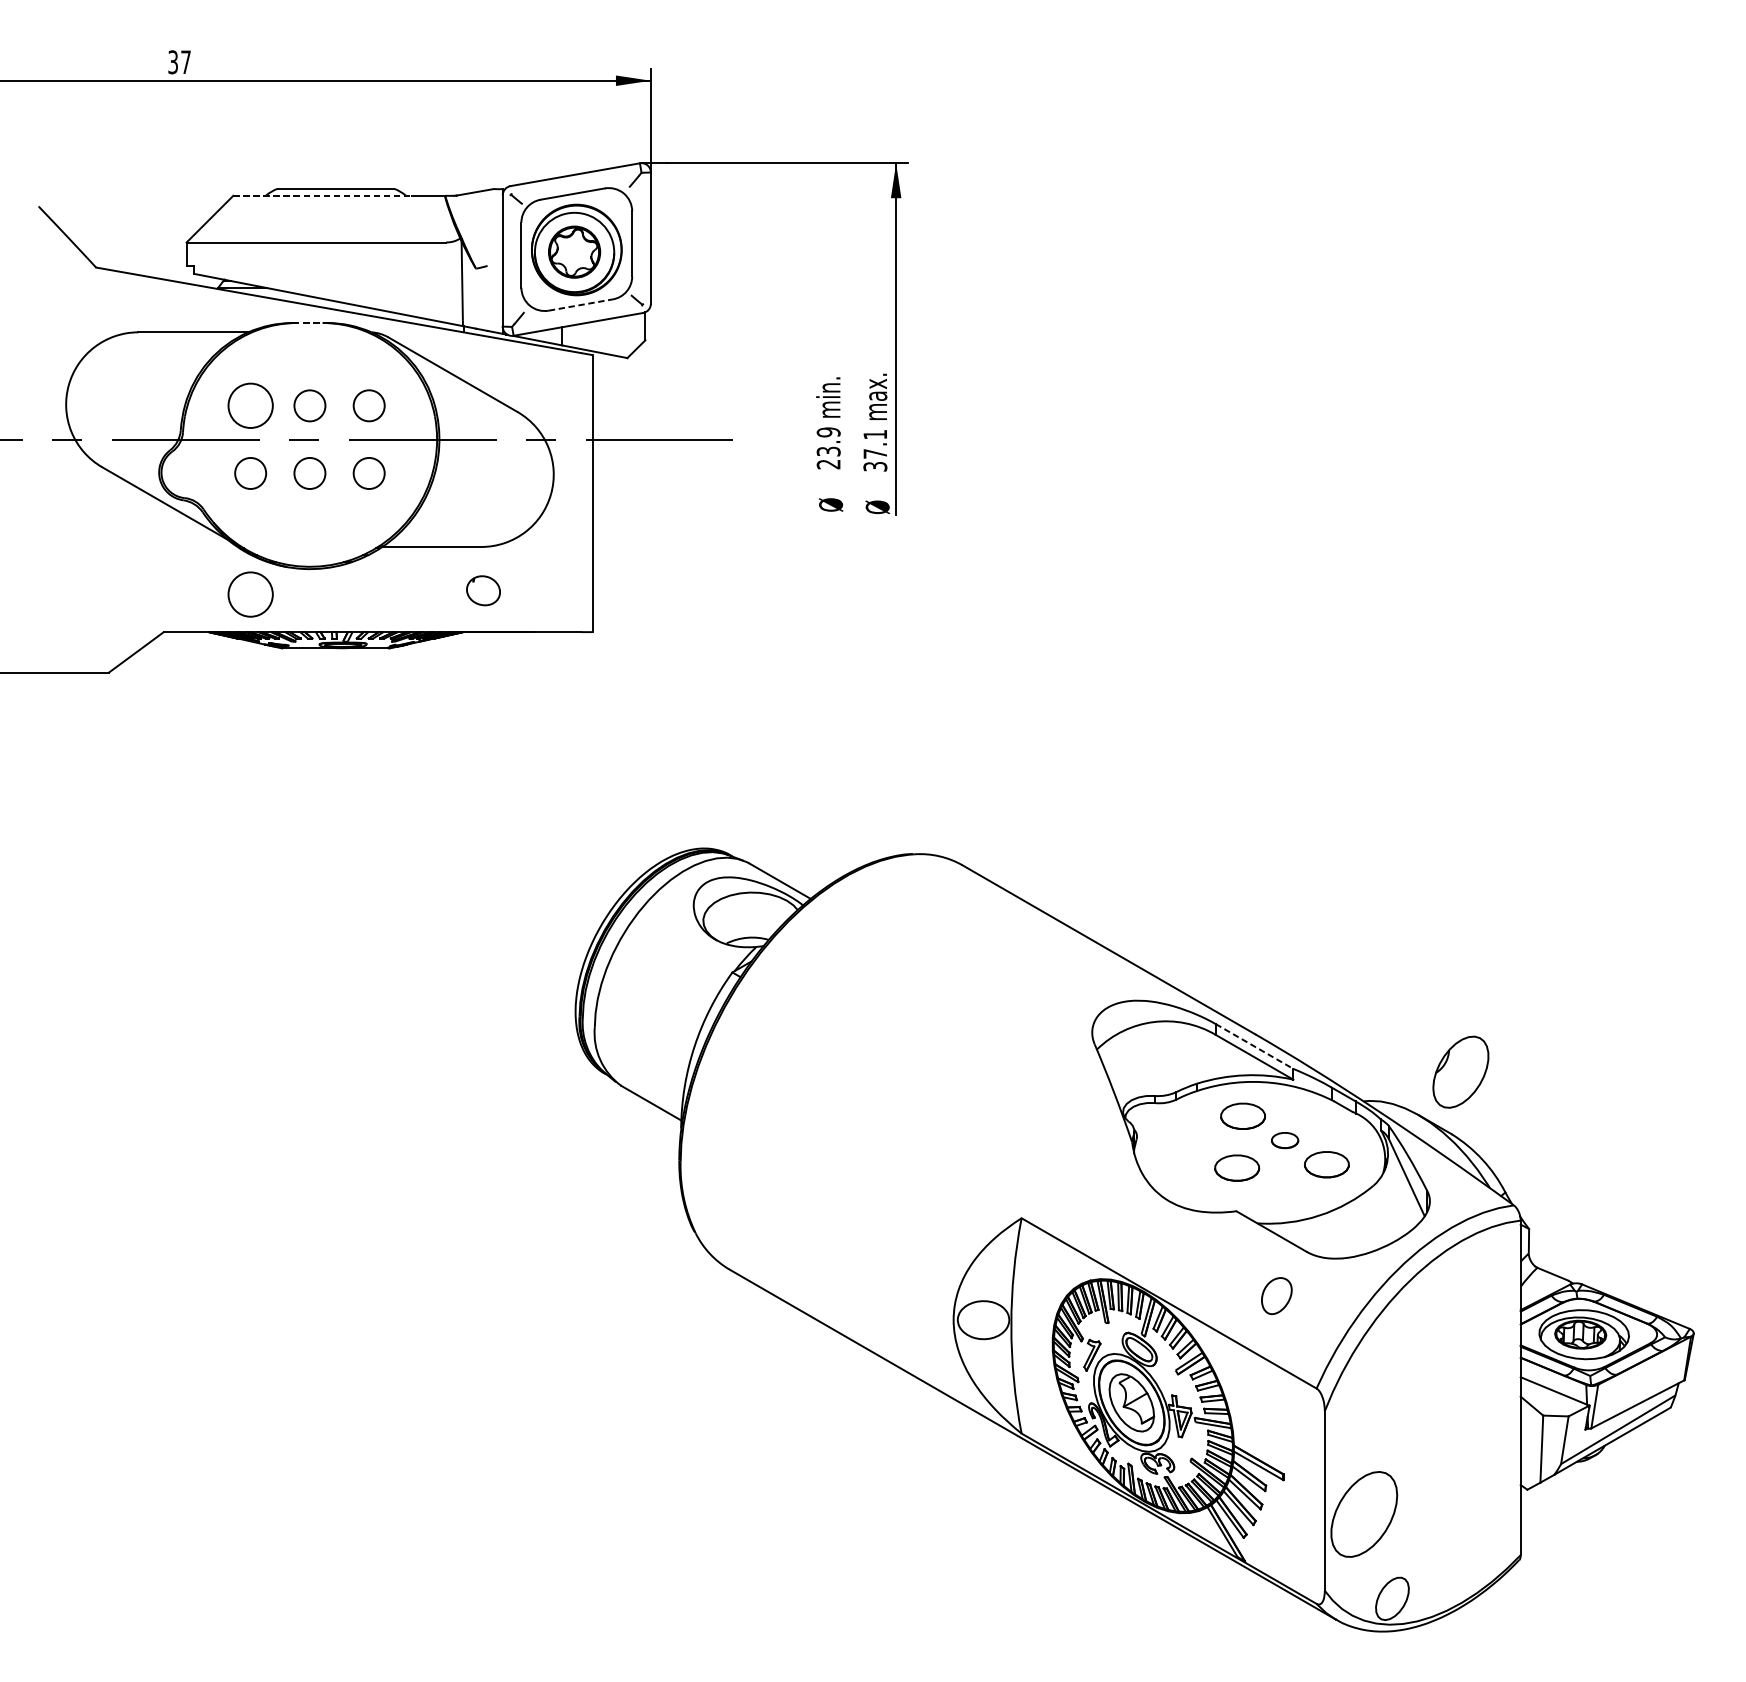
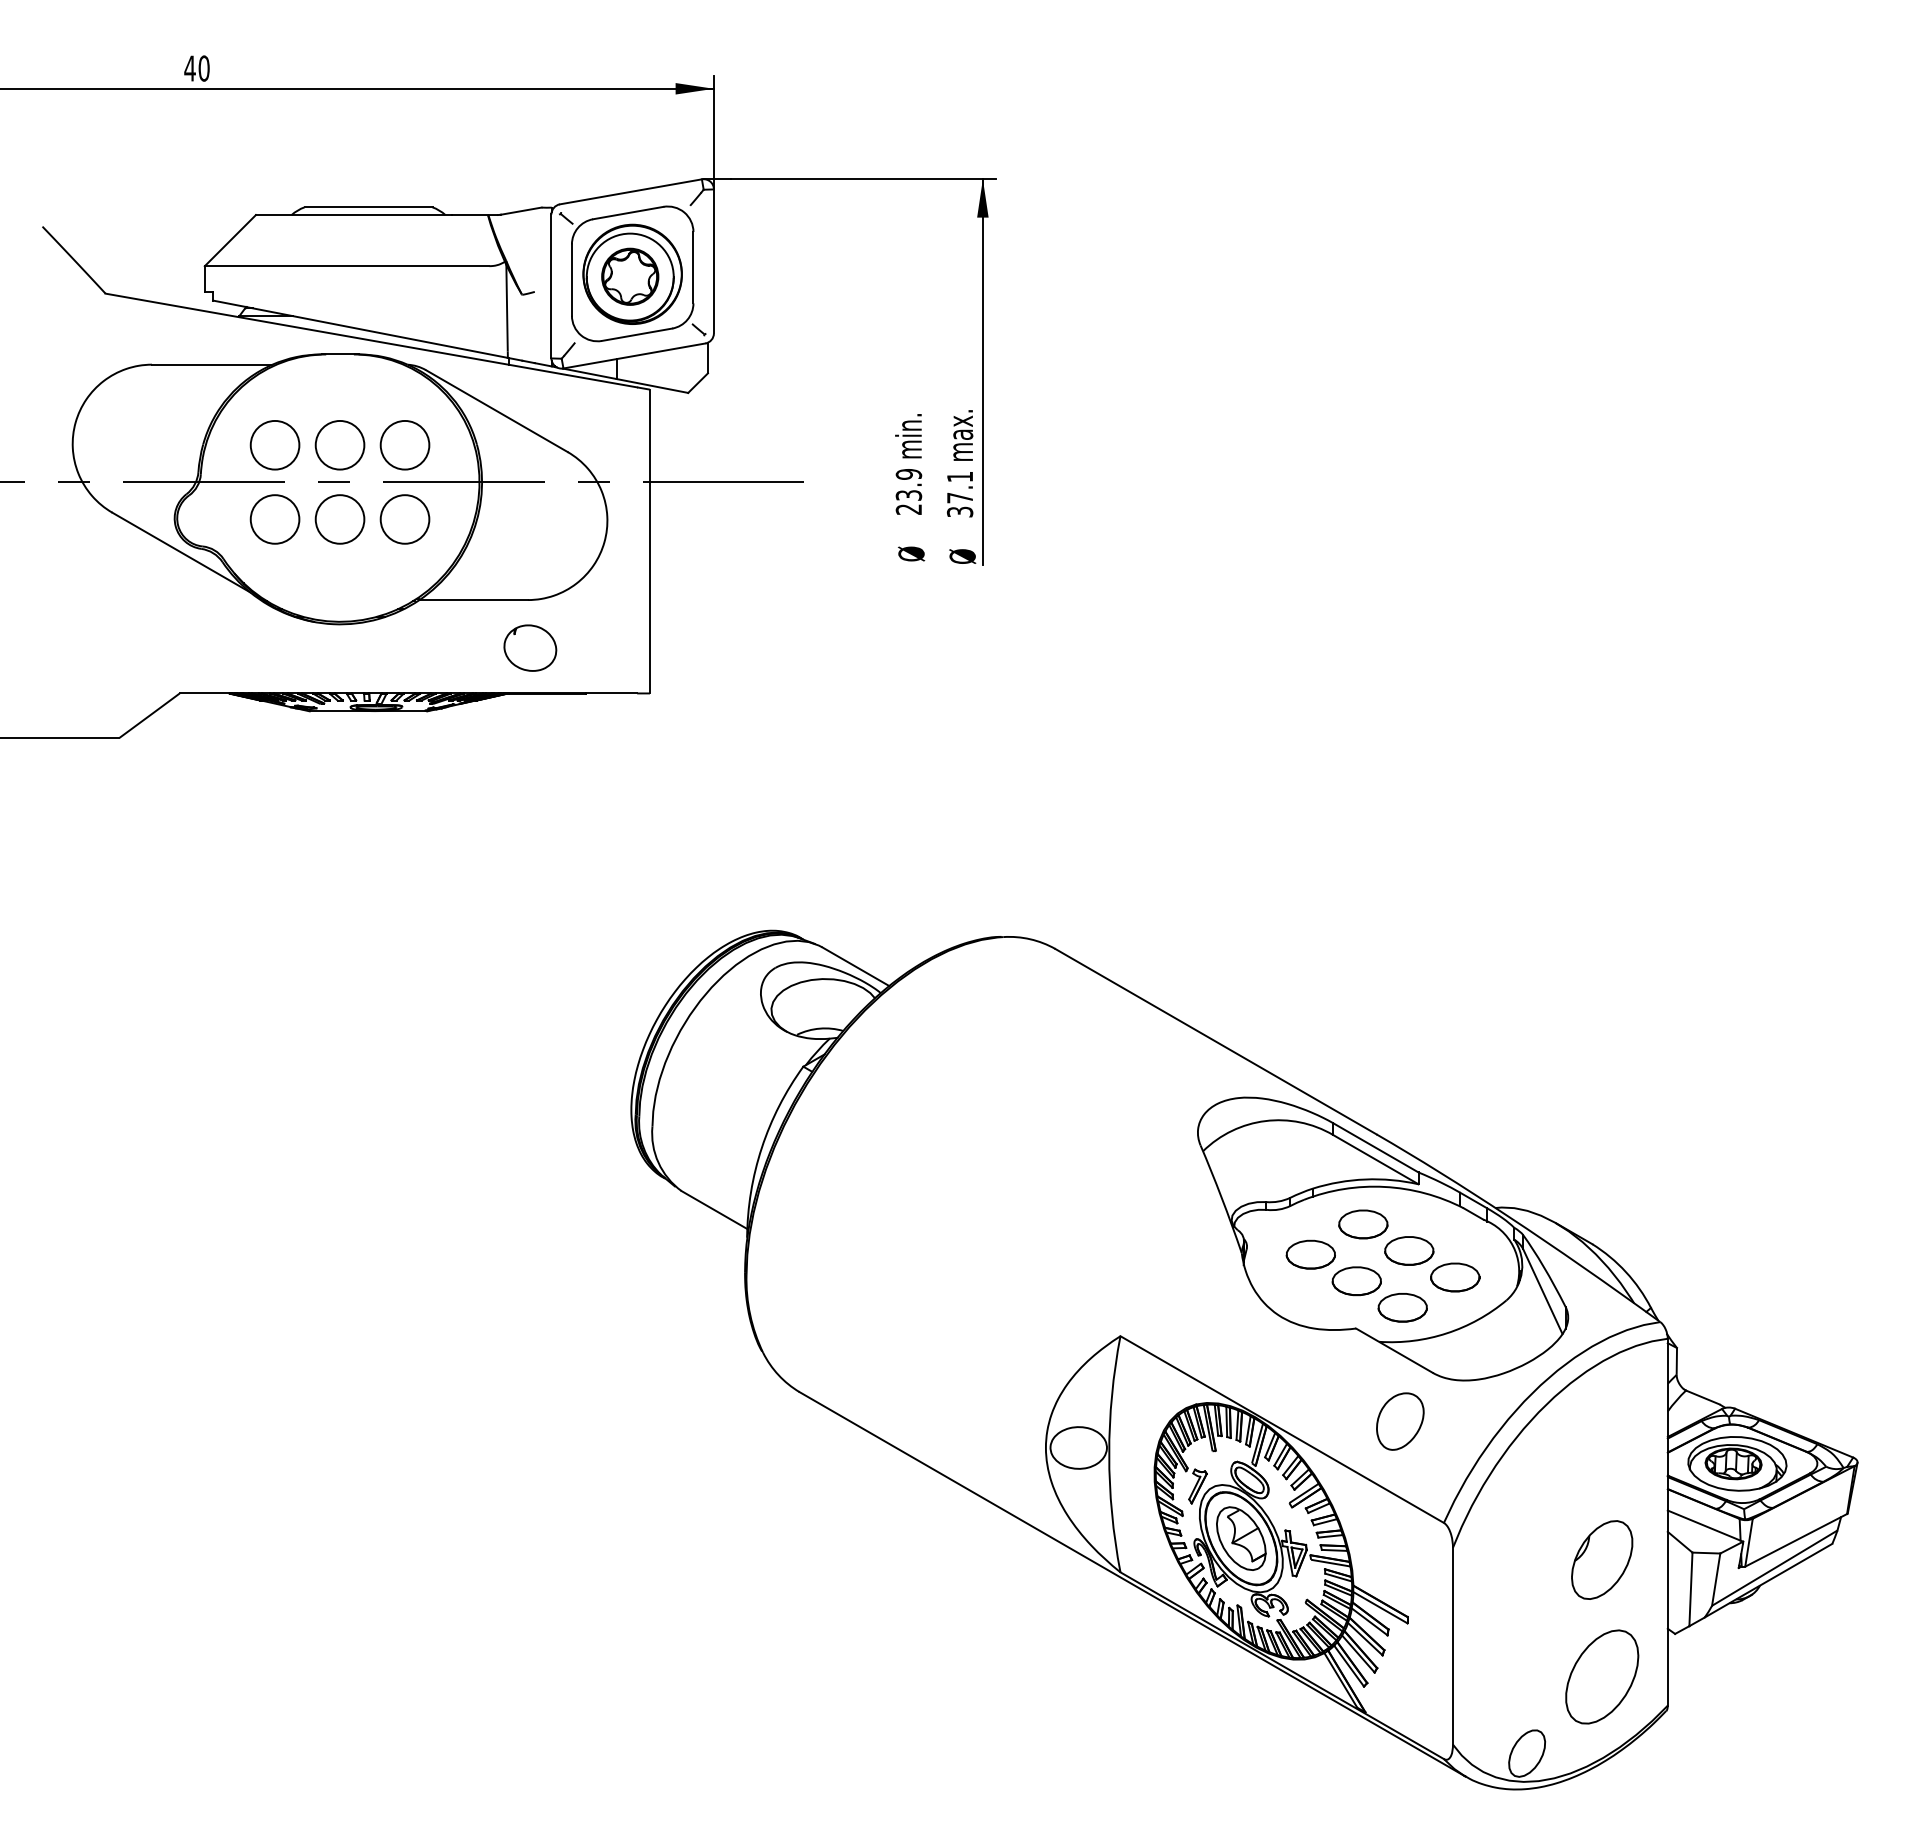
text: (179, 62) -> (196, 68), 37 -> 40
line: (322, 196) -> (353, 215), dashed -> solid
line: (581, 304) -> (637, 334), dashed -> solid
line: (310, 323) -> (340, 354), dashed -> solid
circle: (368, 405) -> (404, 444), size x1.43
circle: (309, 406) -> (339, 445), size x1.43
circle: (250, 473) -> (274, 519), size x1.43
circle: (309, 473) -> (339, 519), size x1.43
circle: (368, 473) -> (404, 519), size x1.43
part: (483, 590) -> (530, 647), size x1.43
circle: (250, 594) -> (274, 652), removed
line: (1255, 1047) -> (1376, 1148), dashed -> solid
part: (1461, 1071) -> (1602, 1559), moved
part: (1285, 1140) -> (1409, 1250), size x1.67
part: (1194, 1143) -> (1310, 1254), added
part: (1278, 1192) -> (1402, 1307), added
part: (1276, 1296) -> (1400, 1421), size x1.43
part: (1364, 1513) -> (1602, 1676), moved

